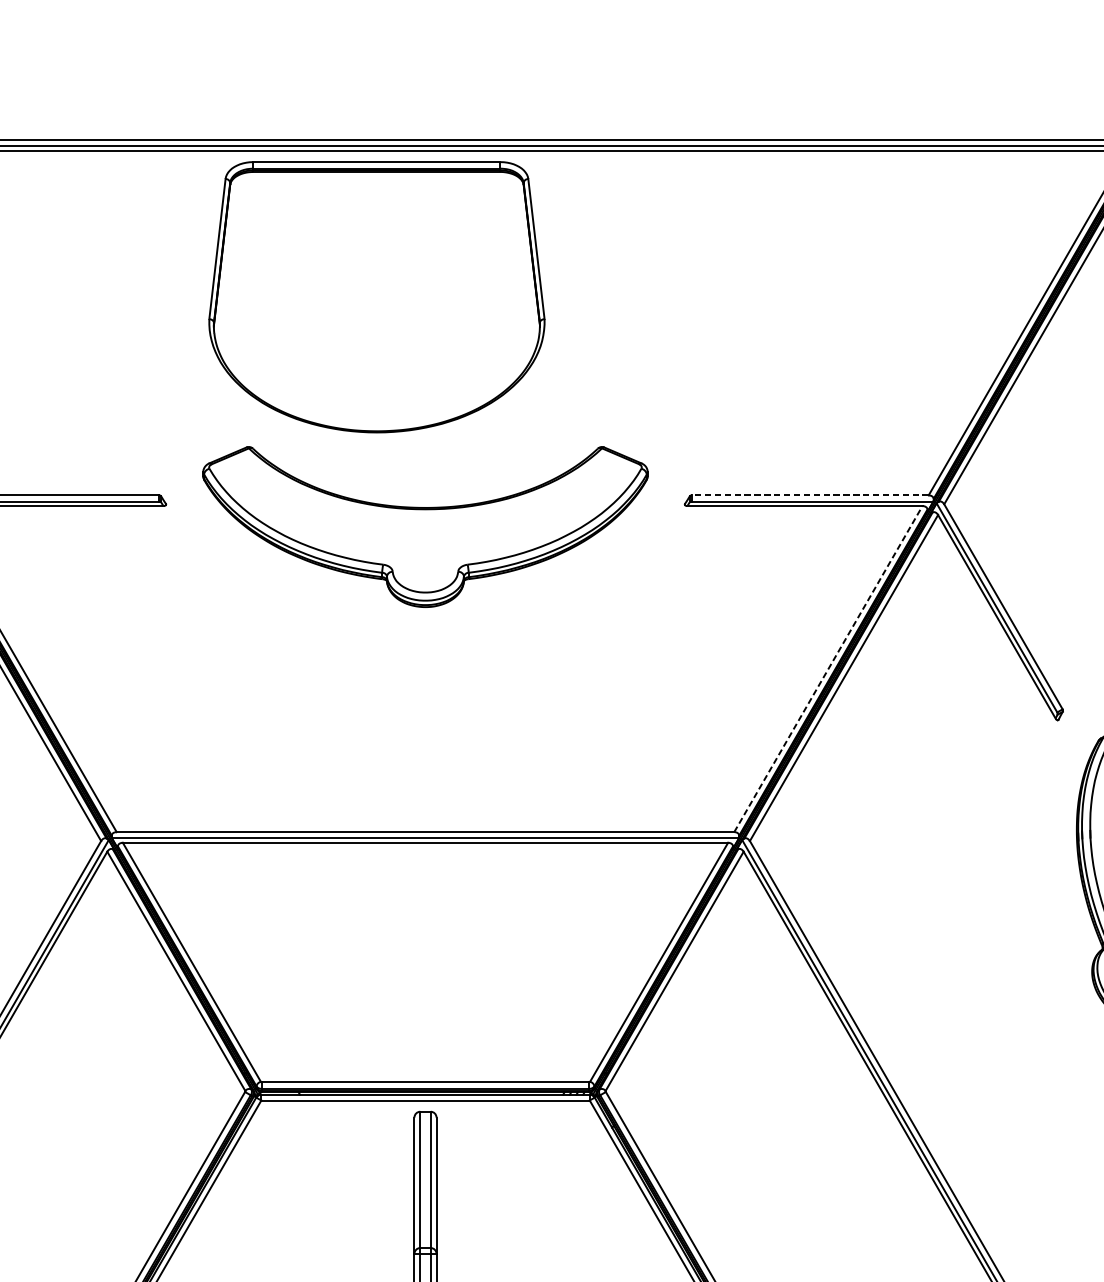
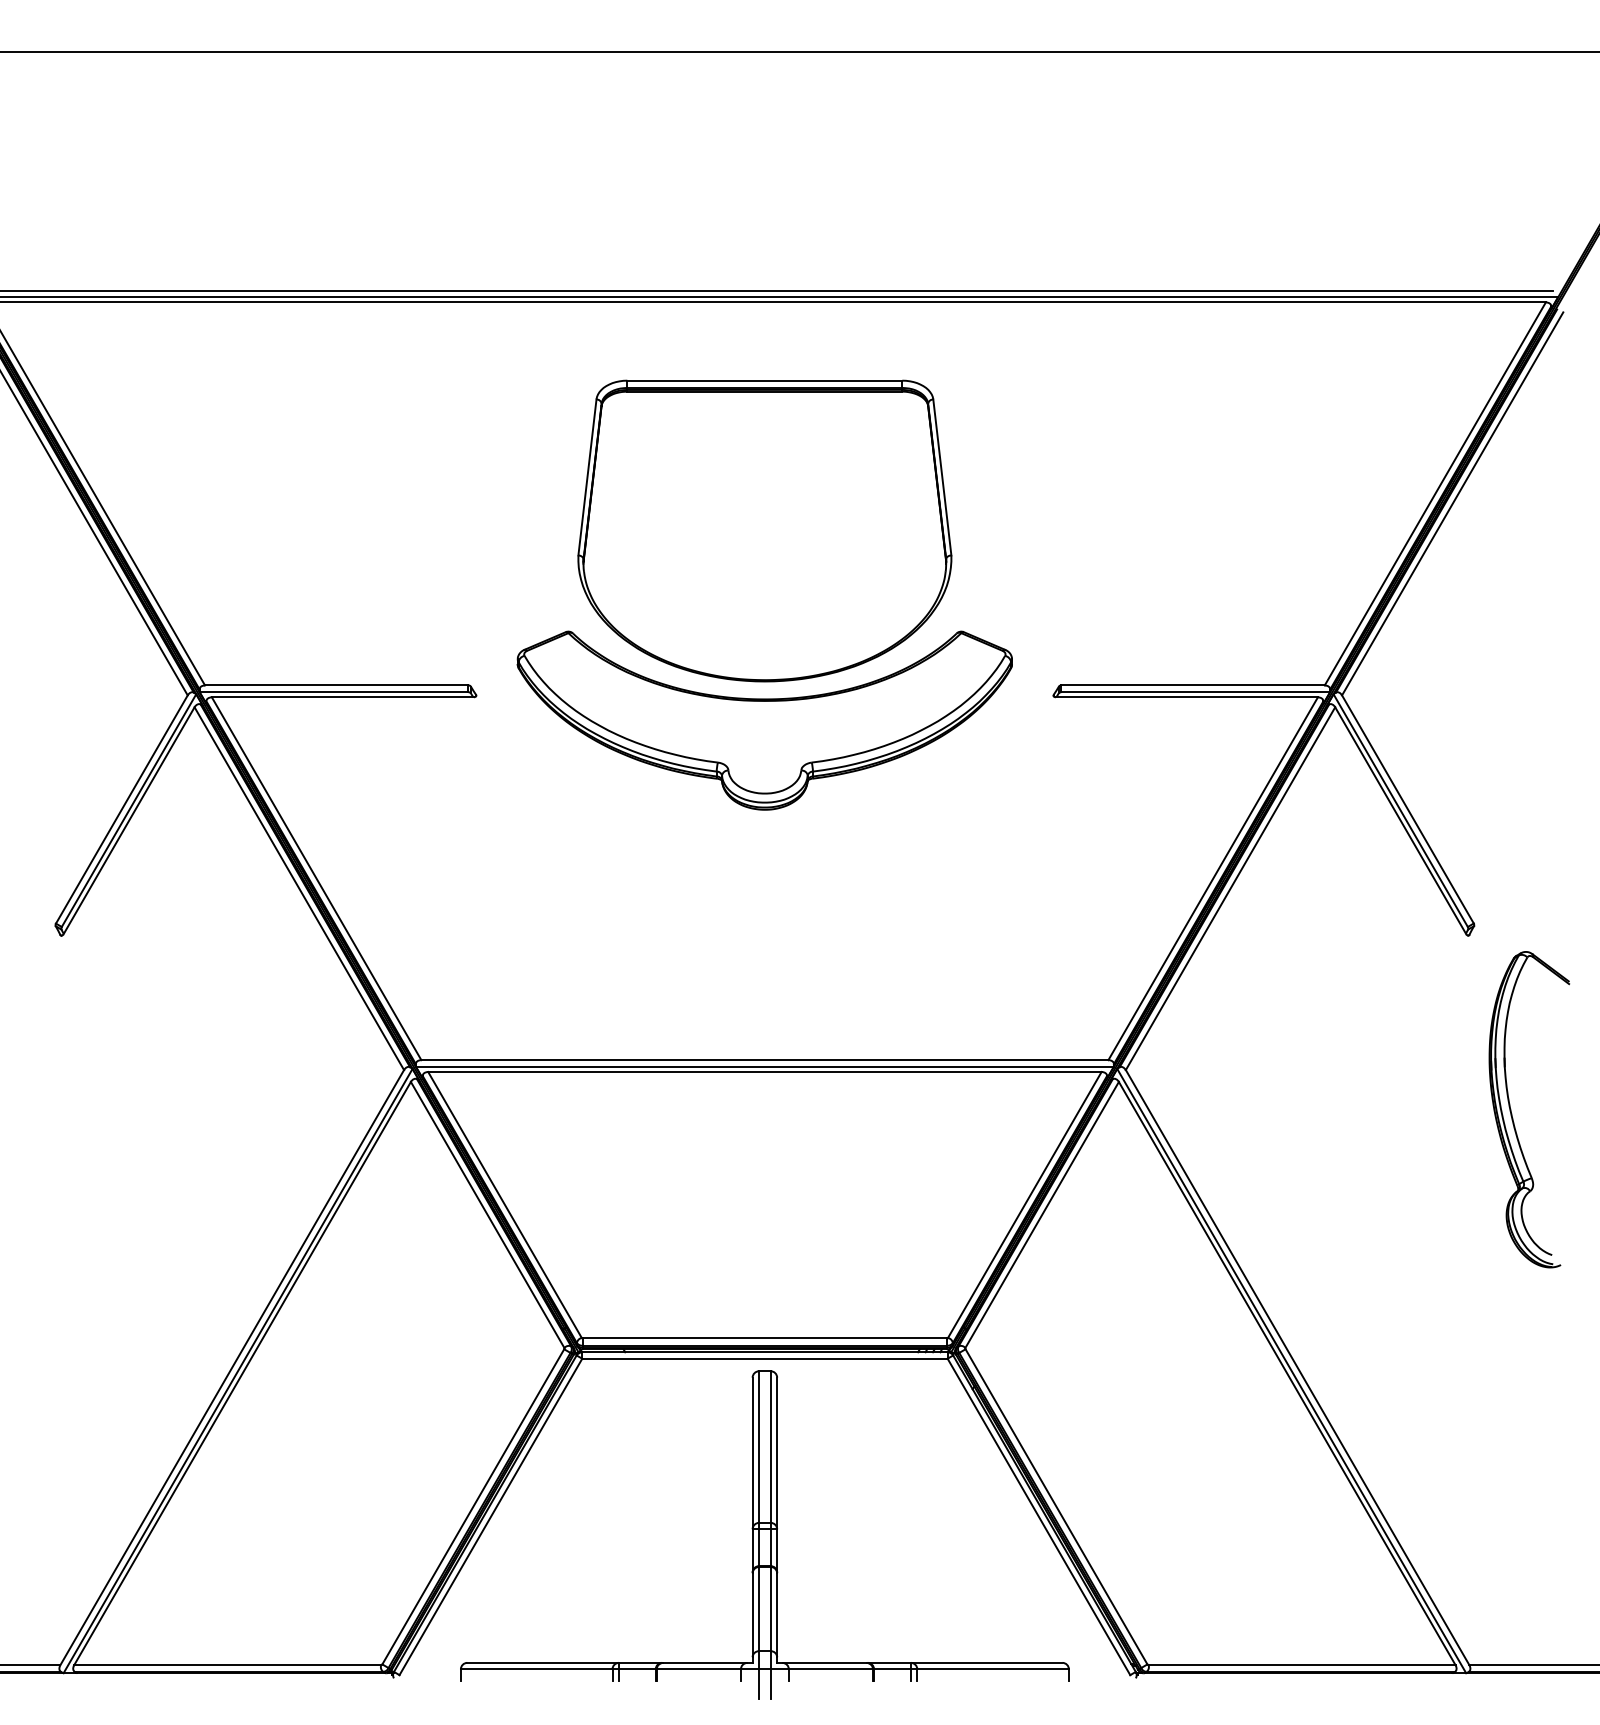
part: (376, 296) -> (764, 530), moved
line: (810, 495) -> (1193, 685), dashed -> solid
line: (828, 668) -> (1213, 878), dashed -> solid

